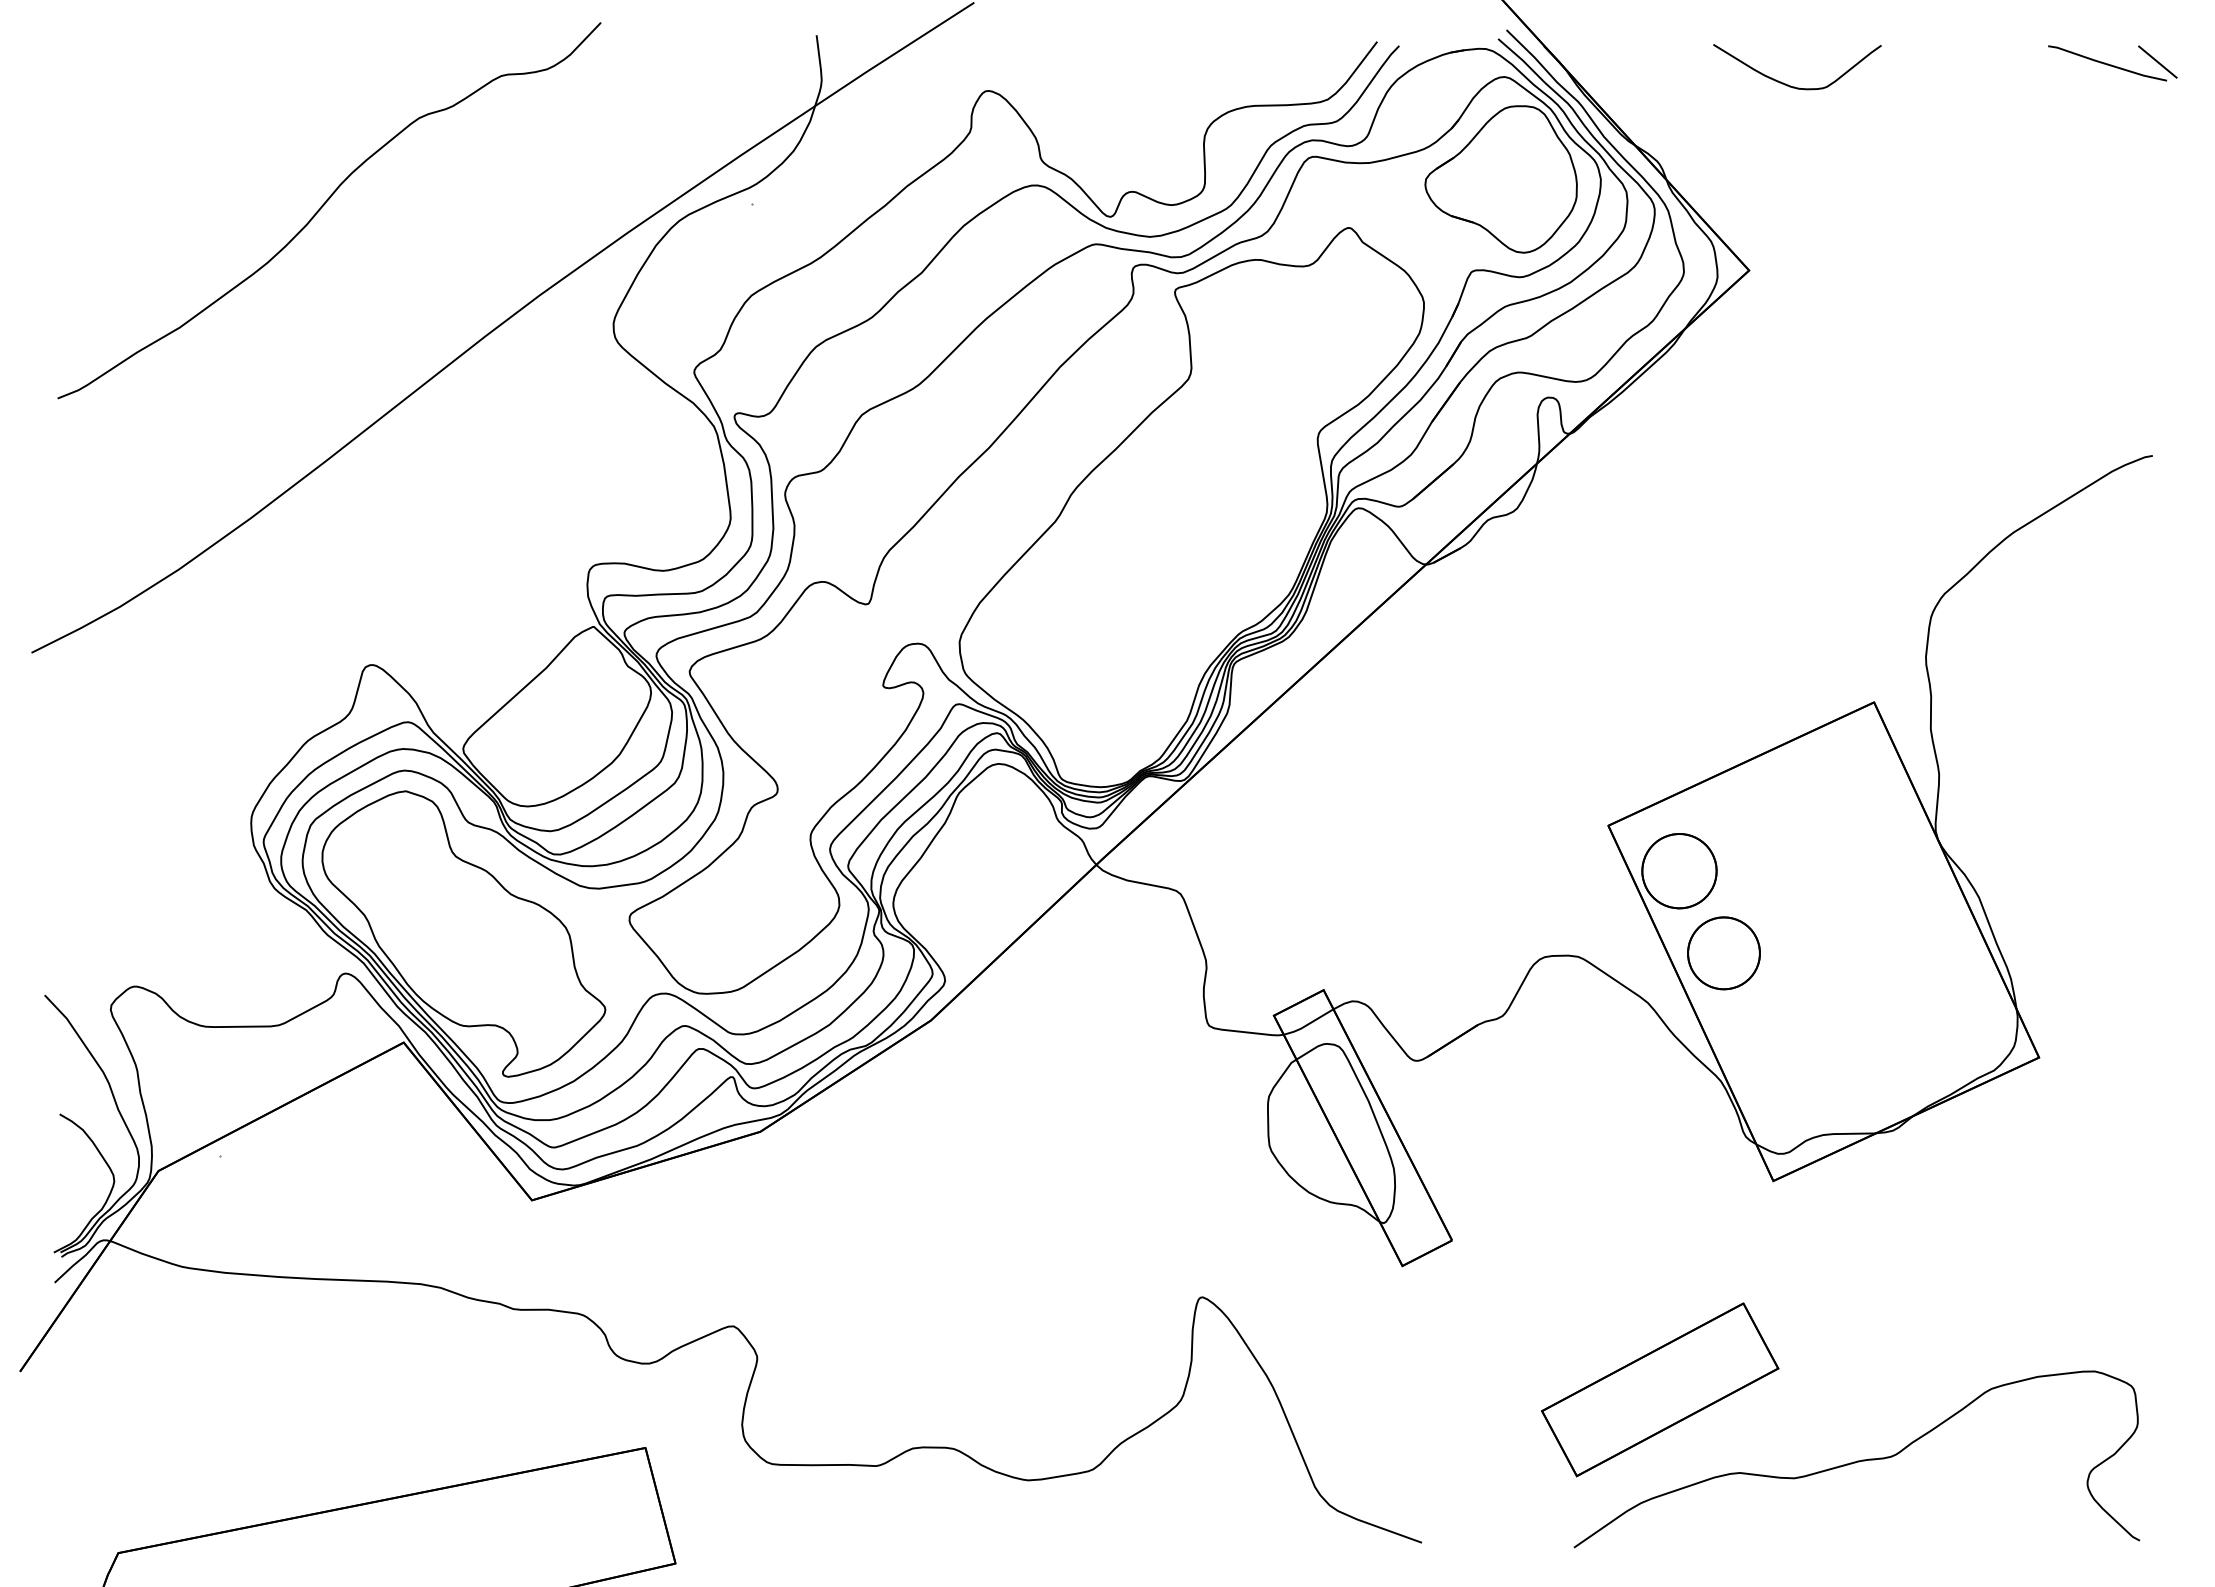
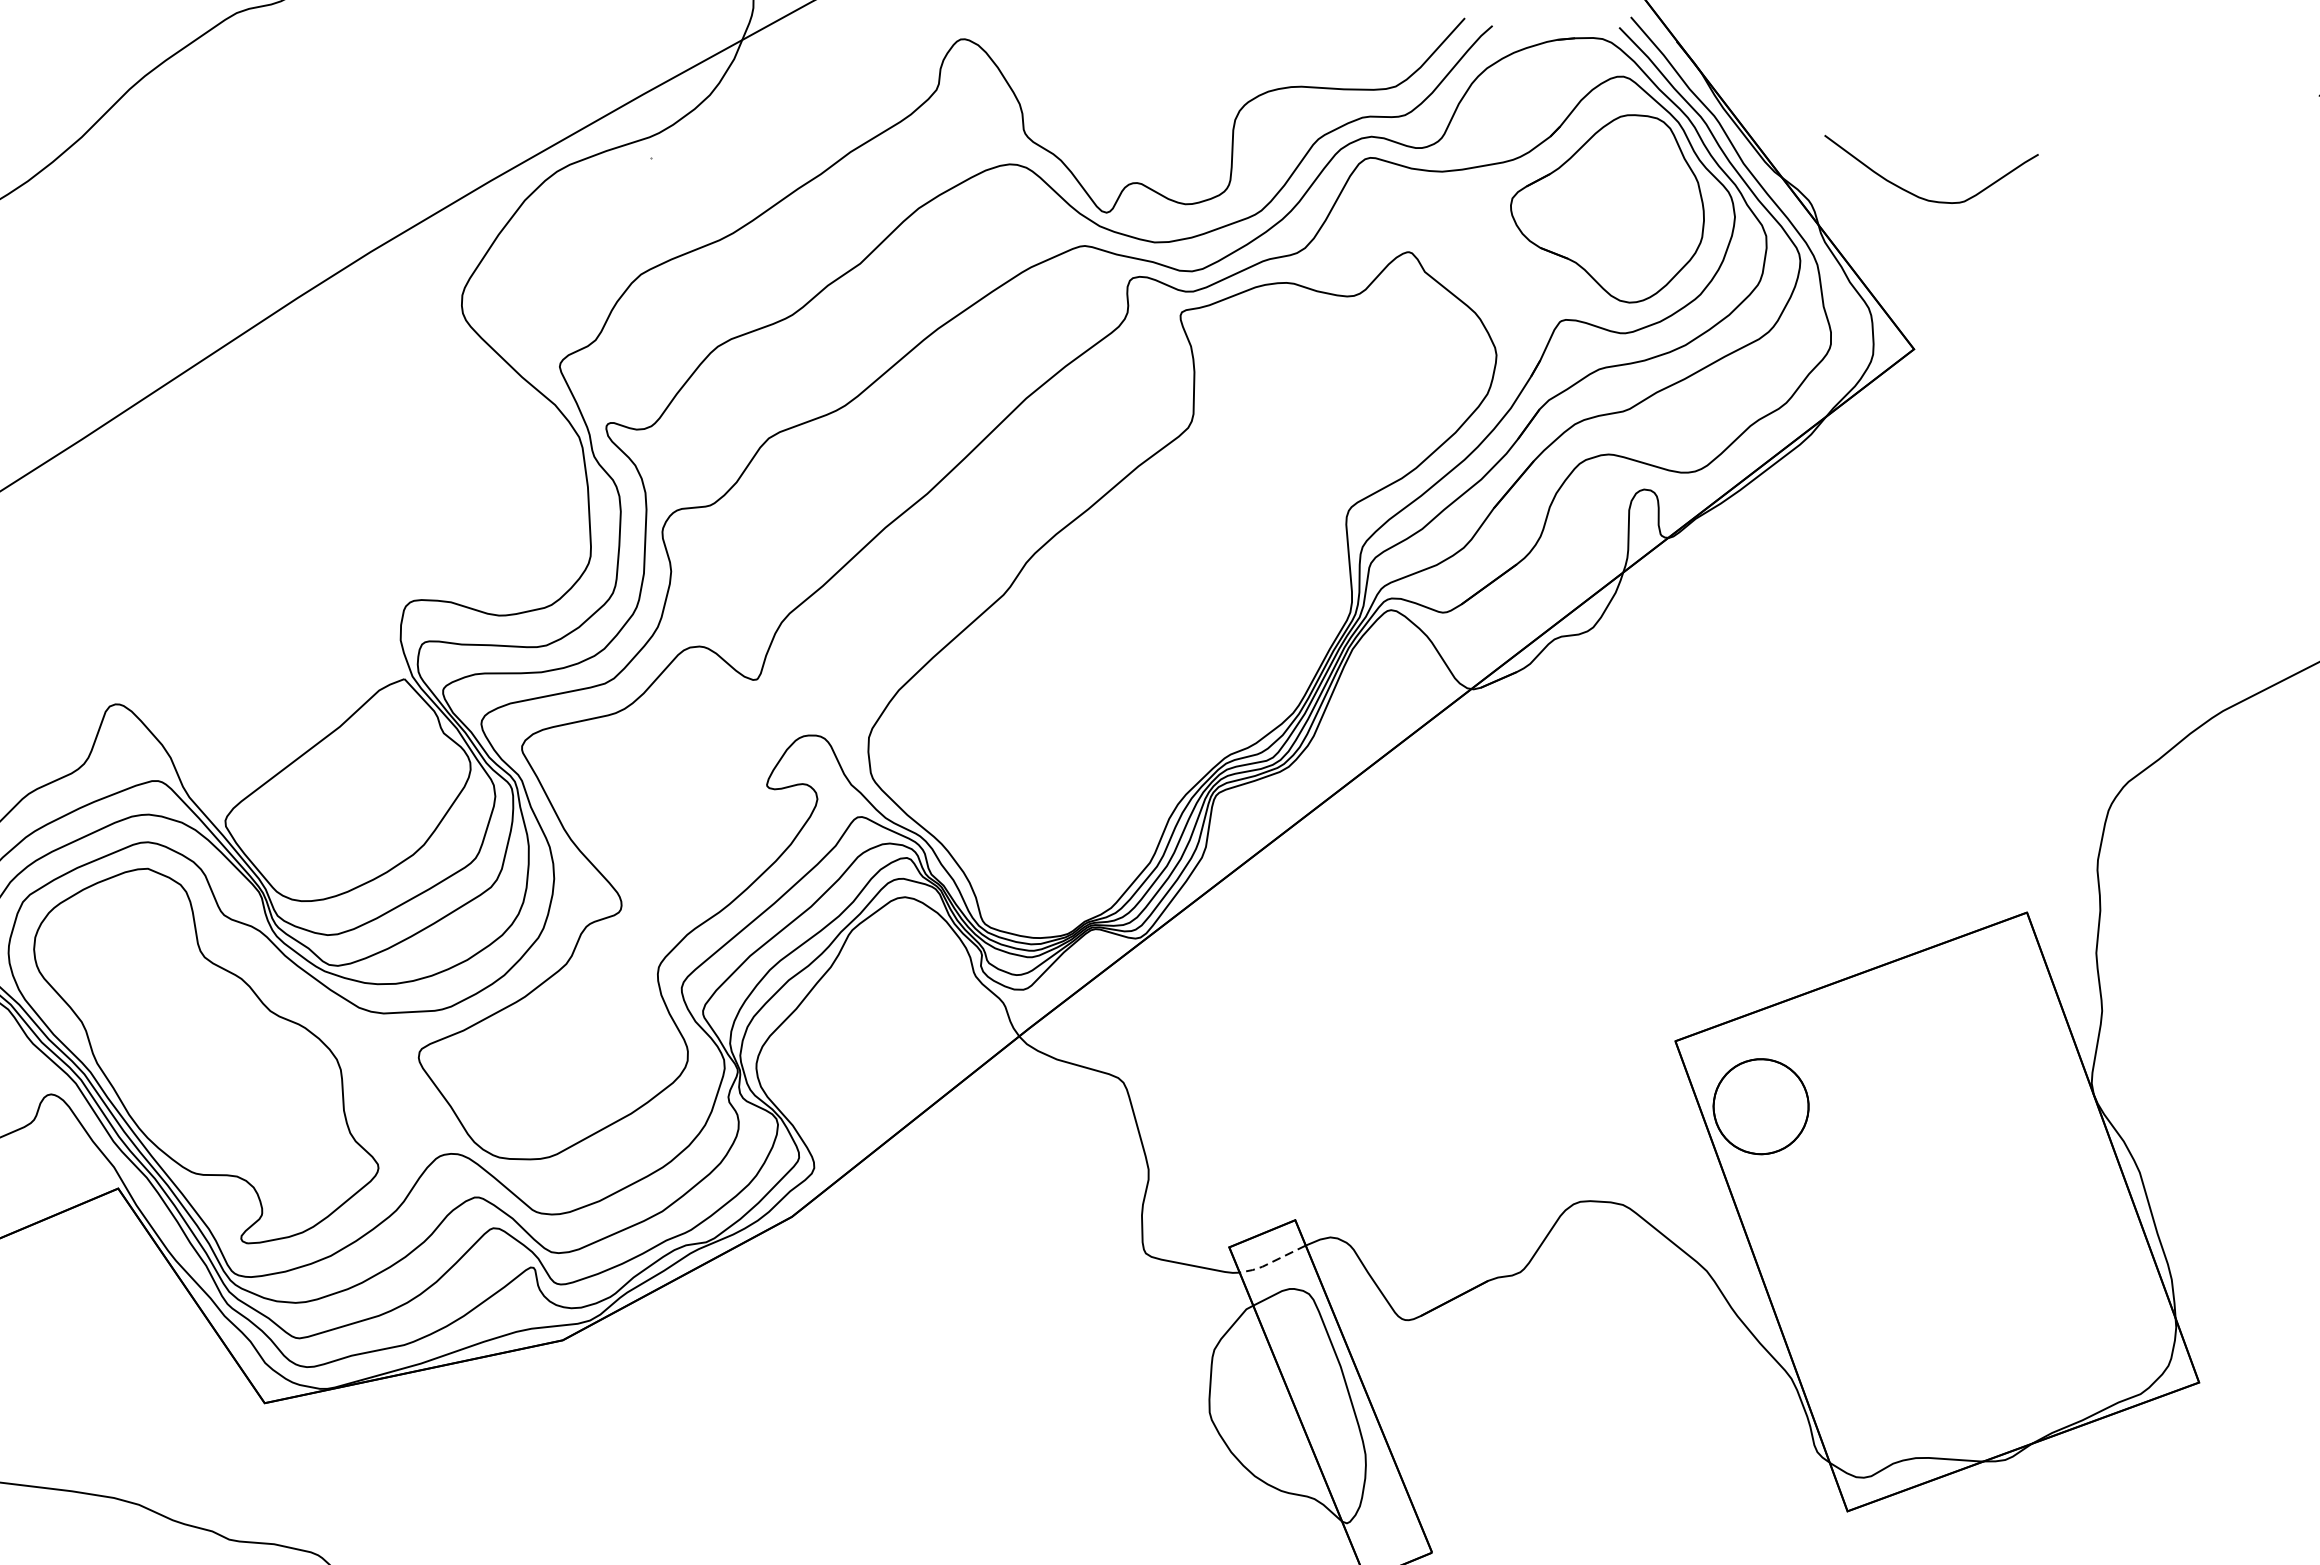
curve: (1788, 84) -> (1915, 194), moved
part: (1723, 953) -> (1808, 1216), removed
line: (1307, 1024) -> (1271, 1262), solid -> dashed

